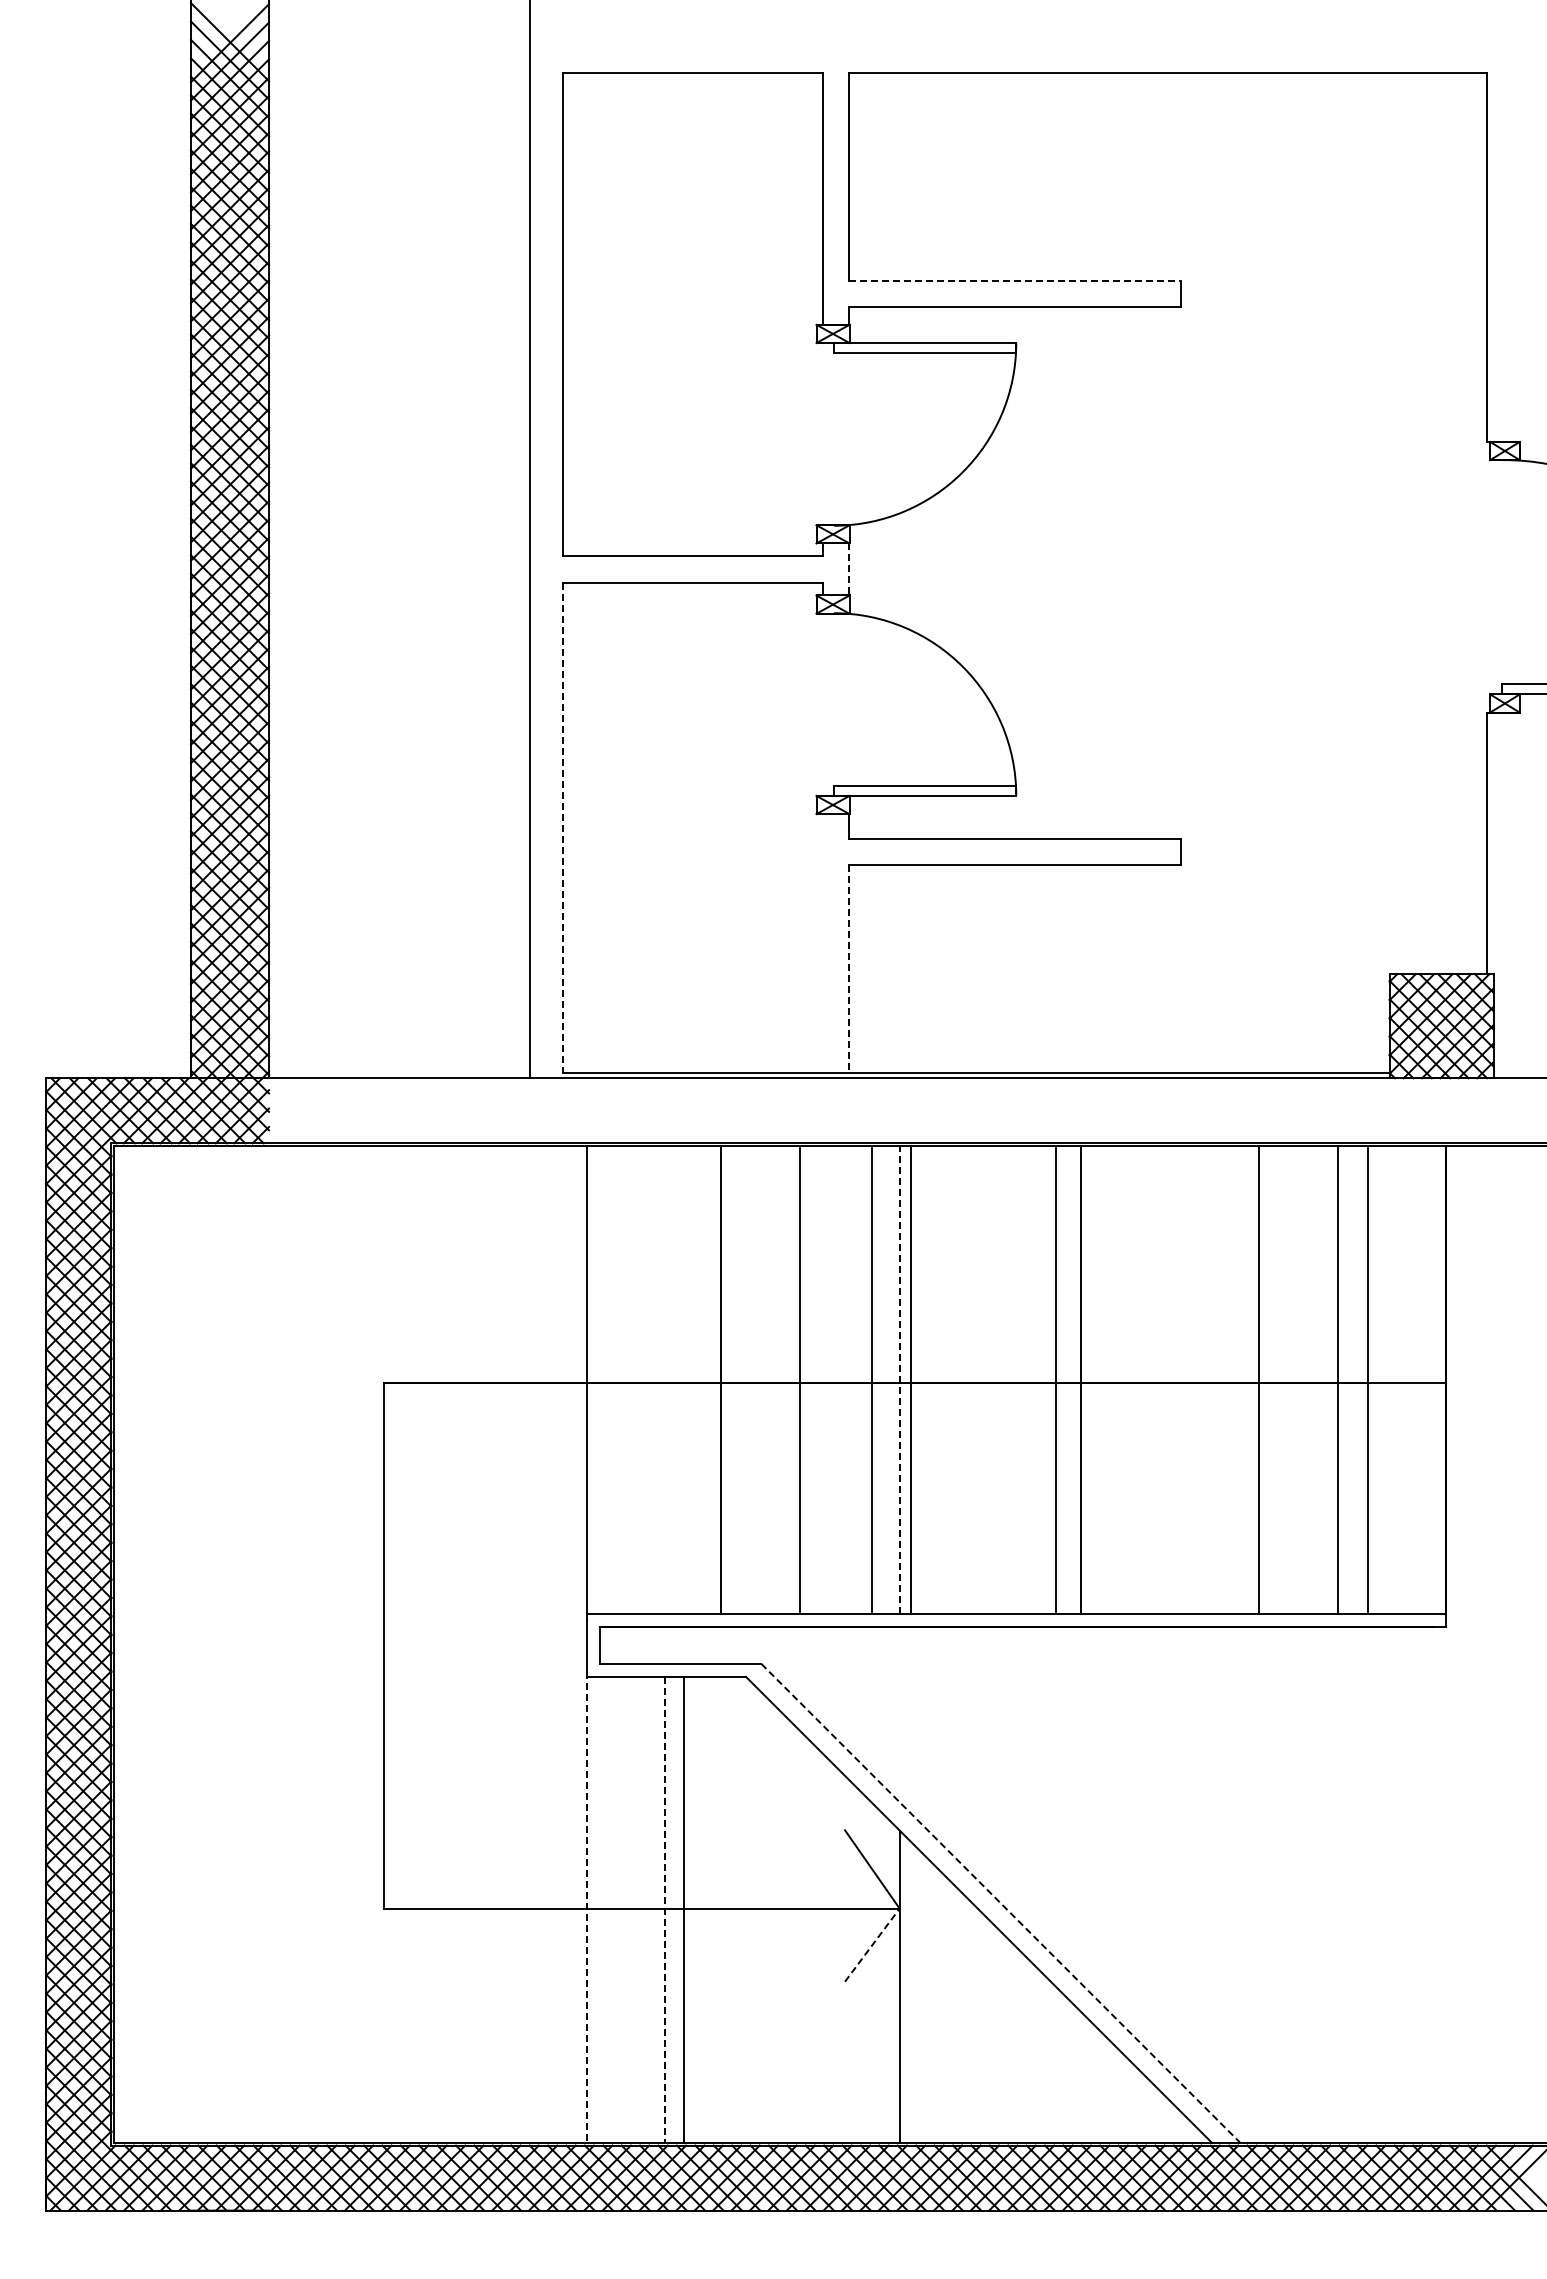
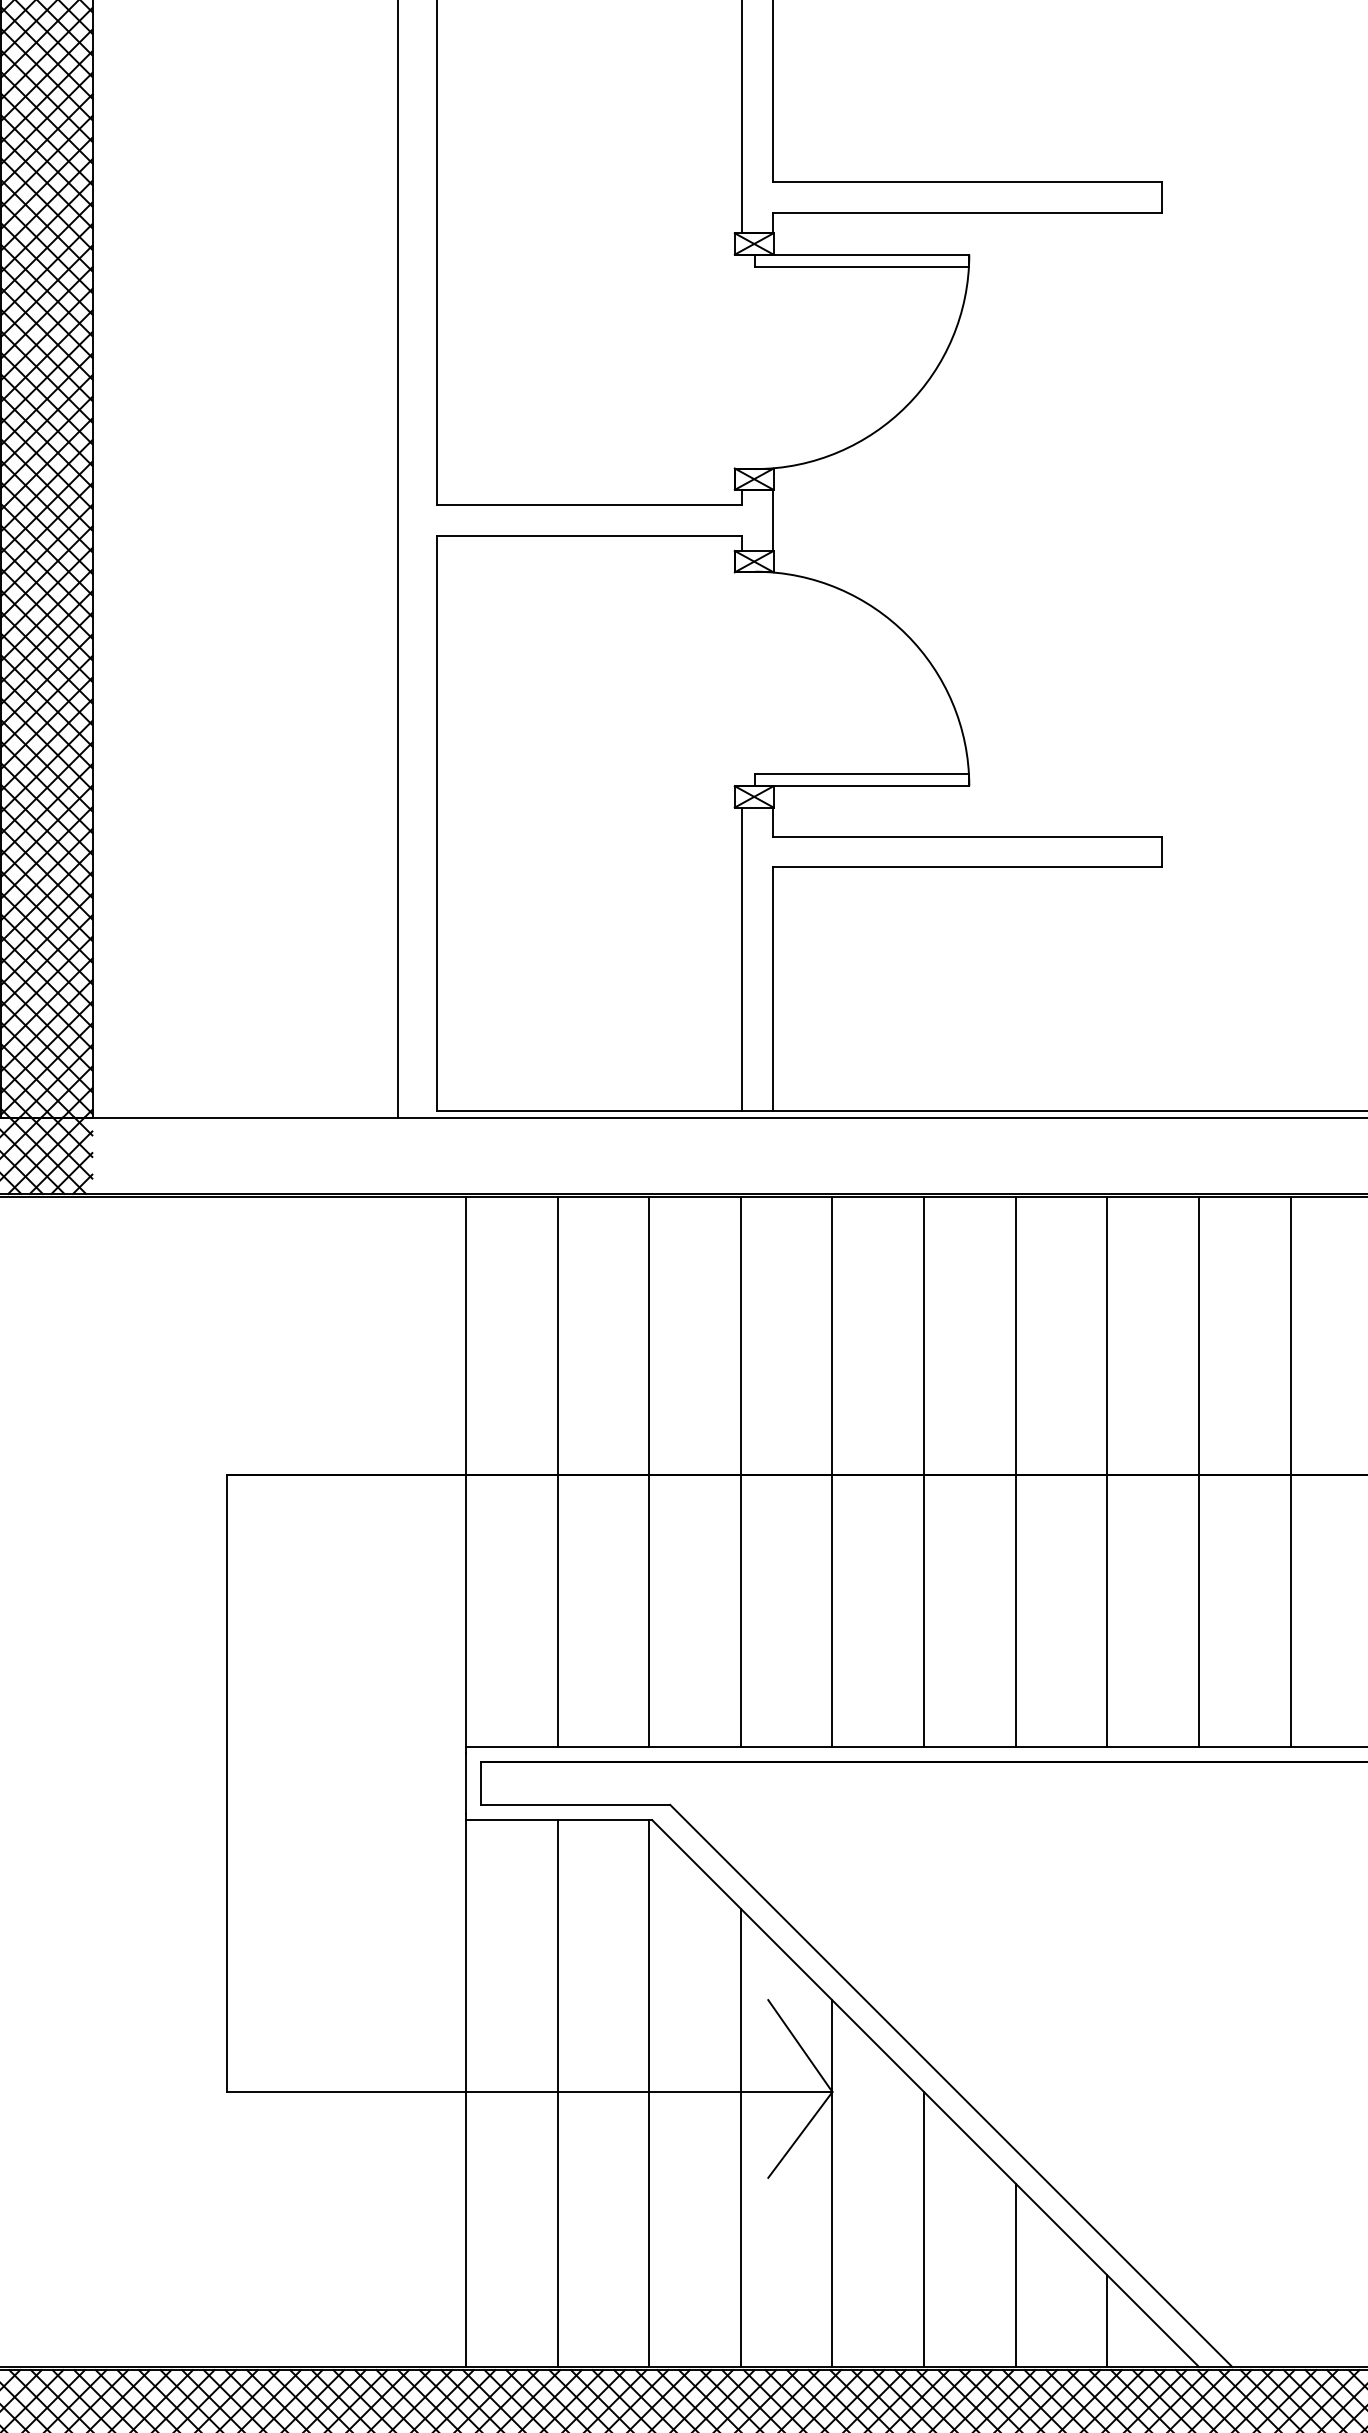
line: (1014, 281) -> (967, 182), dashed -> solid
line: (848, 569) -> (772, 520), dashed -> solid
line: (562, 828) -> (436, 824), dashed -> solid
line: (822, 943) -> (741, 959), added
line: (848, 969) -> (772, 989), dashed -> solid
line: (721, 1379) -> (557, 1471), moved
line: (800, 1379) -> (649, 1471), moved
line: (871, 1379) -> (740, 1471), moved
line: (899, 1379) -> (832, 1471), dashed -> solid
line: (910, 1379) -> (923, 1471), moved
line: (1080, 1379) -> (1106, 1471), moved
line: (1259, 1379) -> (1199, 1471), moved
line: (1338, 1379) -> (1291, 1471), moved
line: (1000, 1903) -> (950, 2086), dashed -> solid
line: (587, 1907) -> (466, 2090), dashed -> solid
line: (665, 1909) -> (557, 2093), dashed -> solid
line: (684, 1909) -> (649, 2093), moved
line: (872, 1945) -> (800, 2135), dashed -> solid
line: (821, 1947) -> (740, 2137), added
line: (977, 2025) -> (923, 2229), added
line: (1055, 2064) -> (1015, 2274), added
line: (1133, 2103) -> (1106, 2320), added

